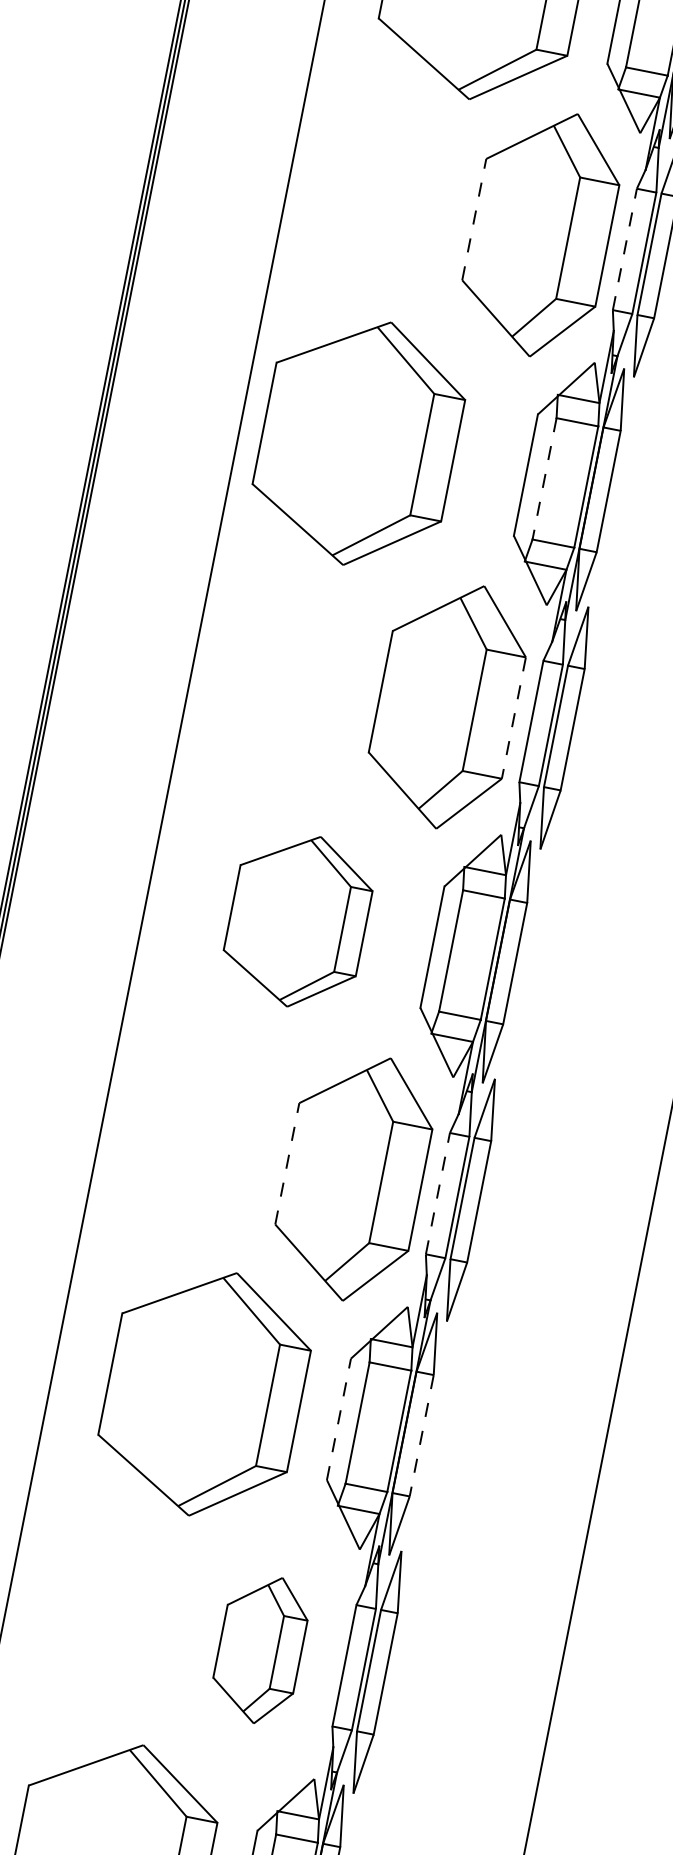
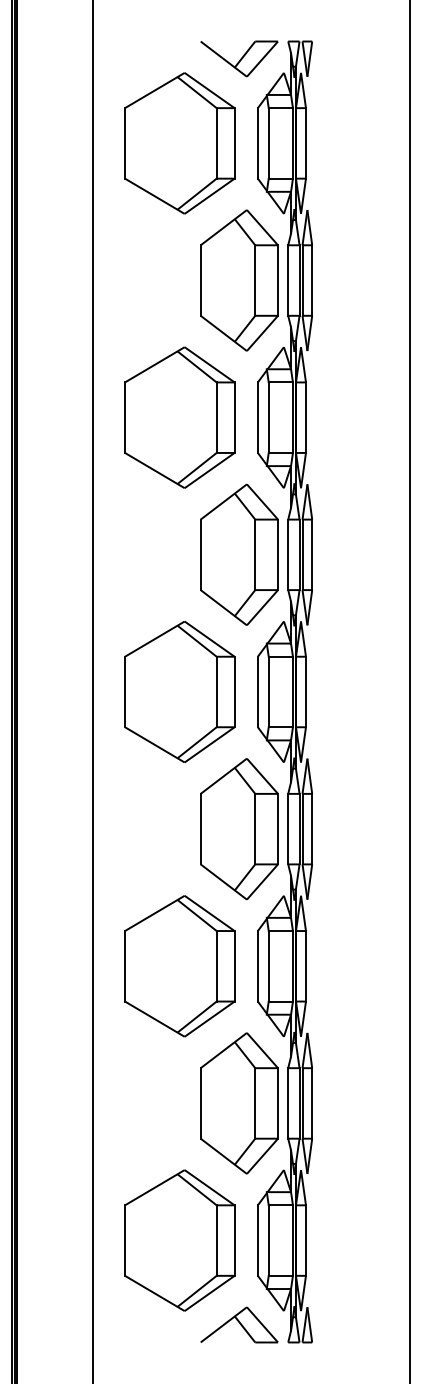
line: (473, 219) -> (200, 280), dashed -> solid
line: (625, 249) -> (288, 280), dashed -> solid
part: (358, 441) -> (179, 417), moved
line: (543, 480) -> (268, 418), dashed -> solid
line: (514, 719) -> (278, 555), dashed -> solid
part: (297, 919) -> (179, 691), size x1.43
line: (287, 1162) -> (200, 828), dashed -> solid
line: (438, 1192) -> (288, 828), dashed -> solid
line: (338, 1417) -> (257, 965), dashed -> solid
line: (420, 1435) -> (305, 966), dashed -> solid
part: (260, 1649) -> (239, 1103), size x1.67

